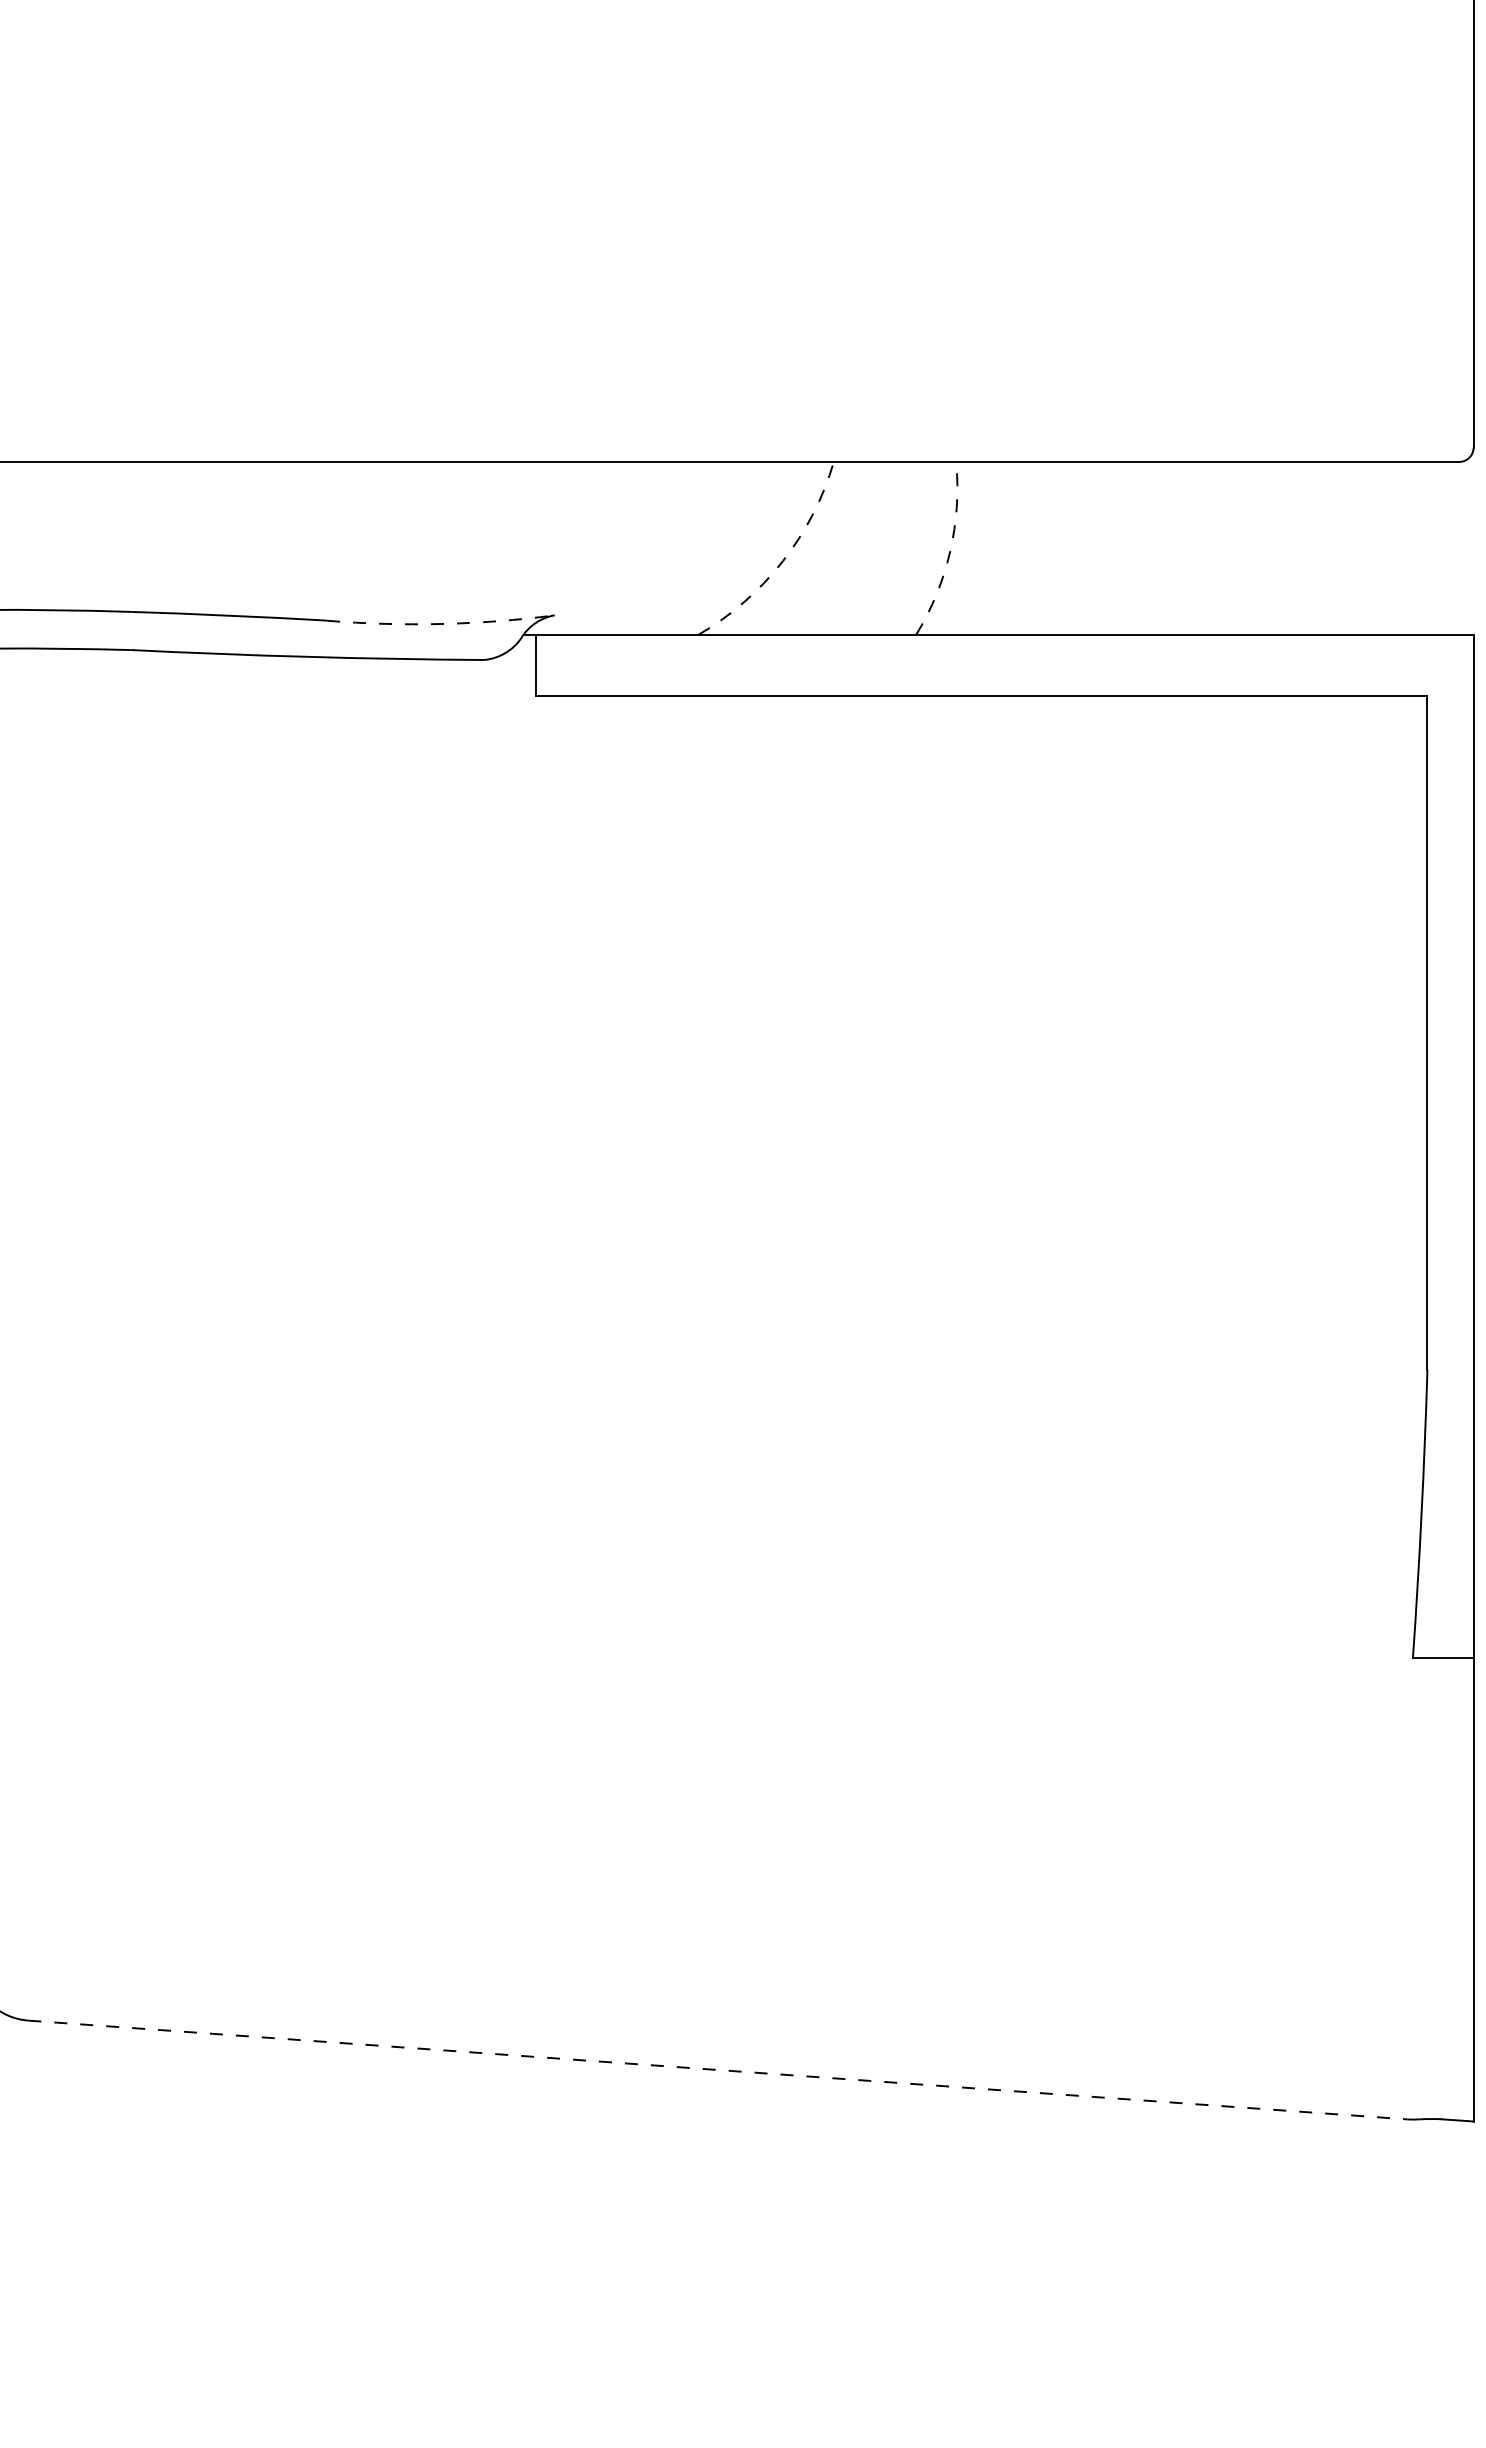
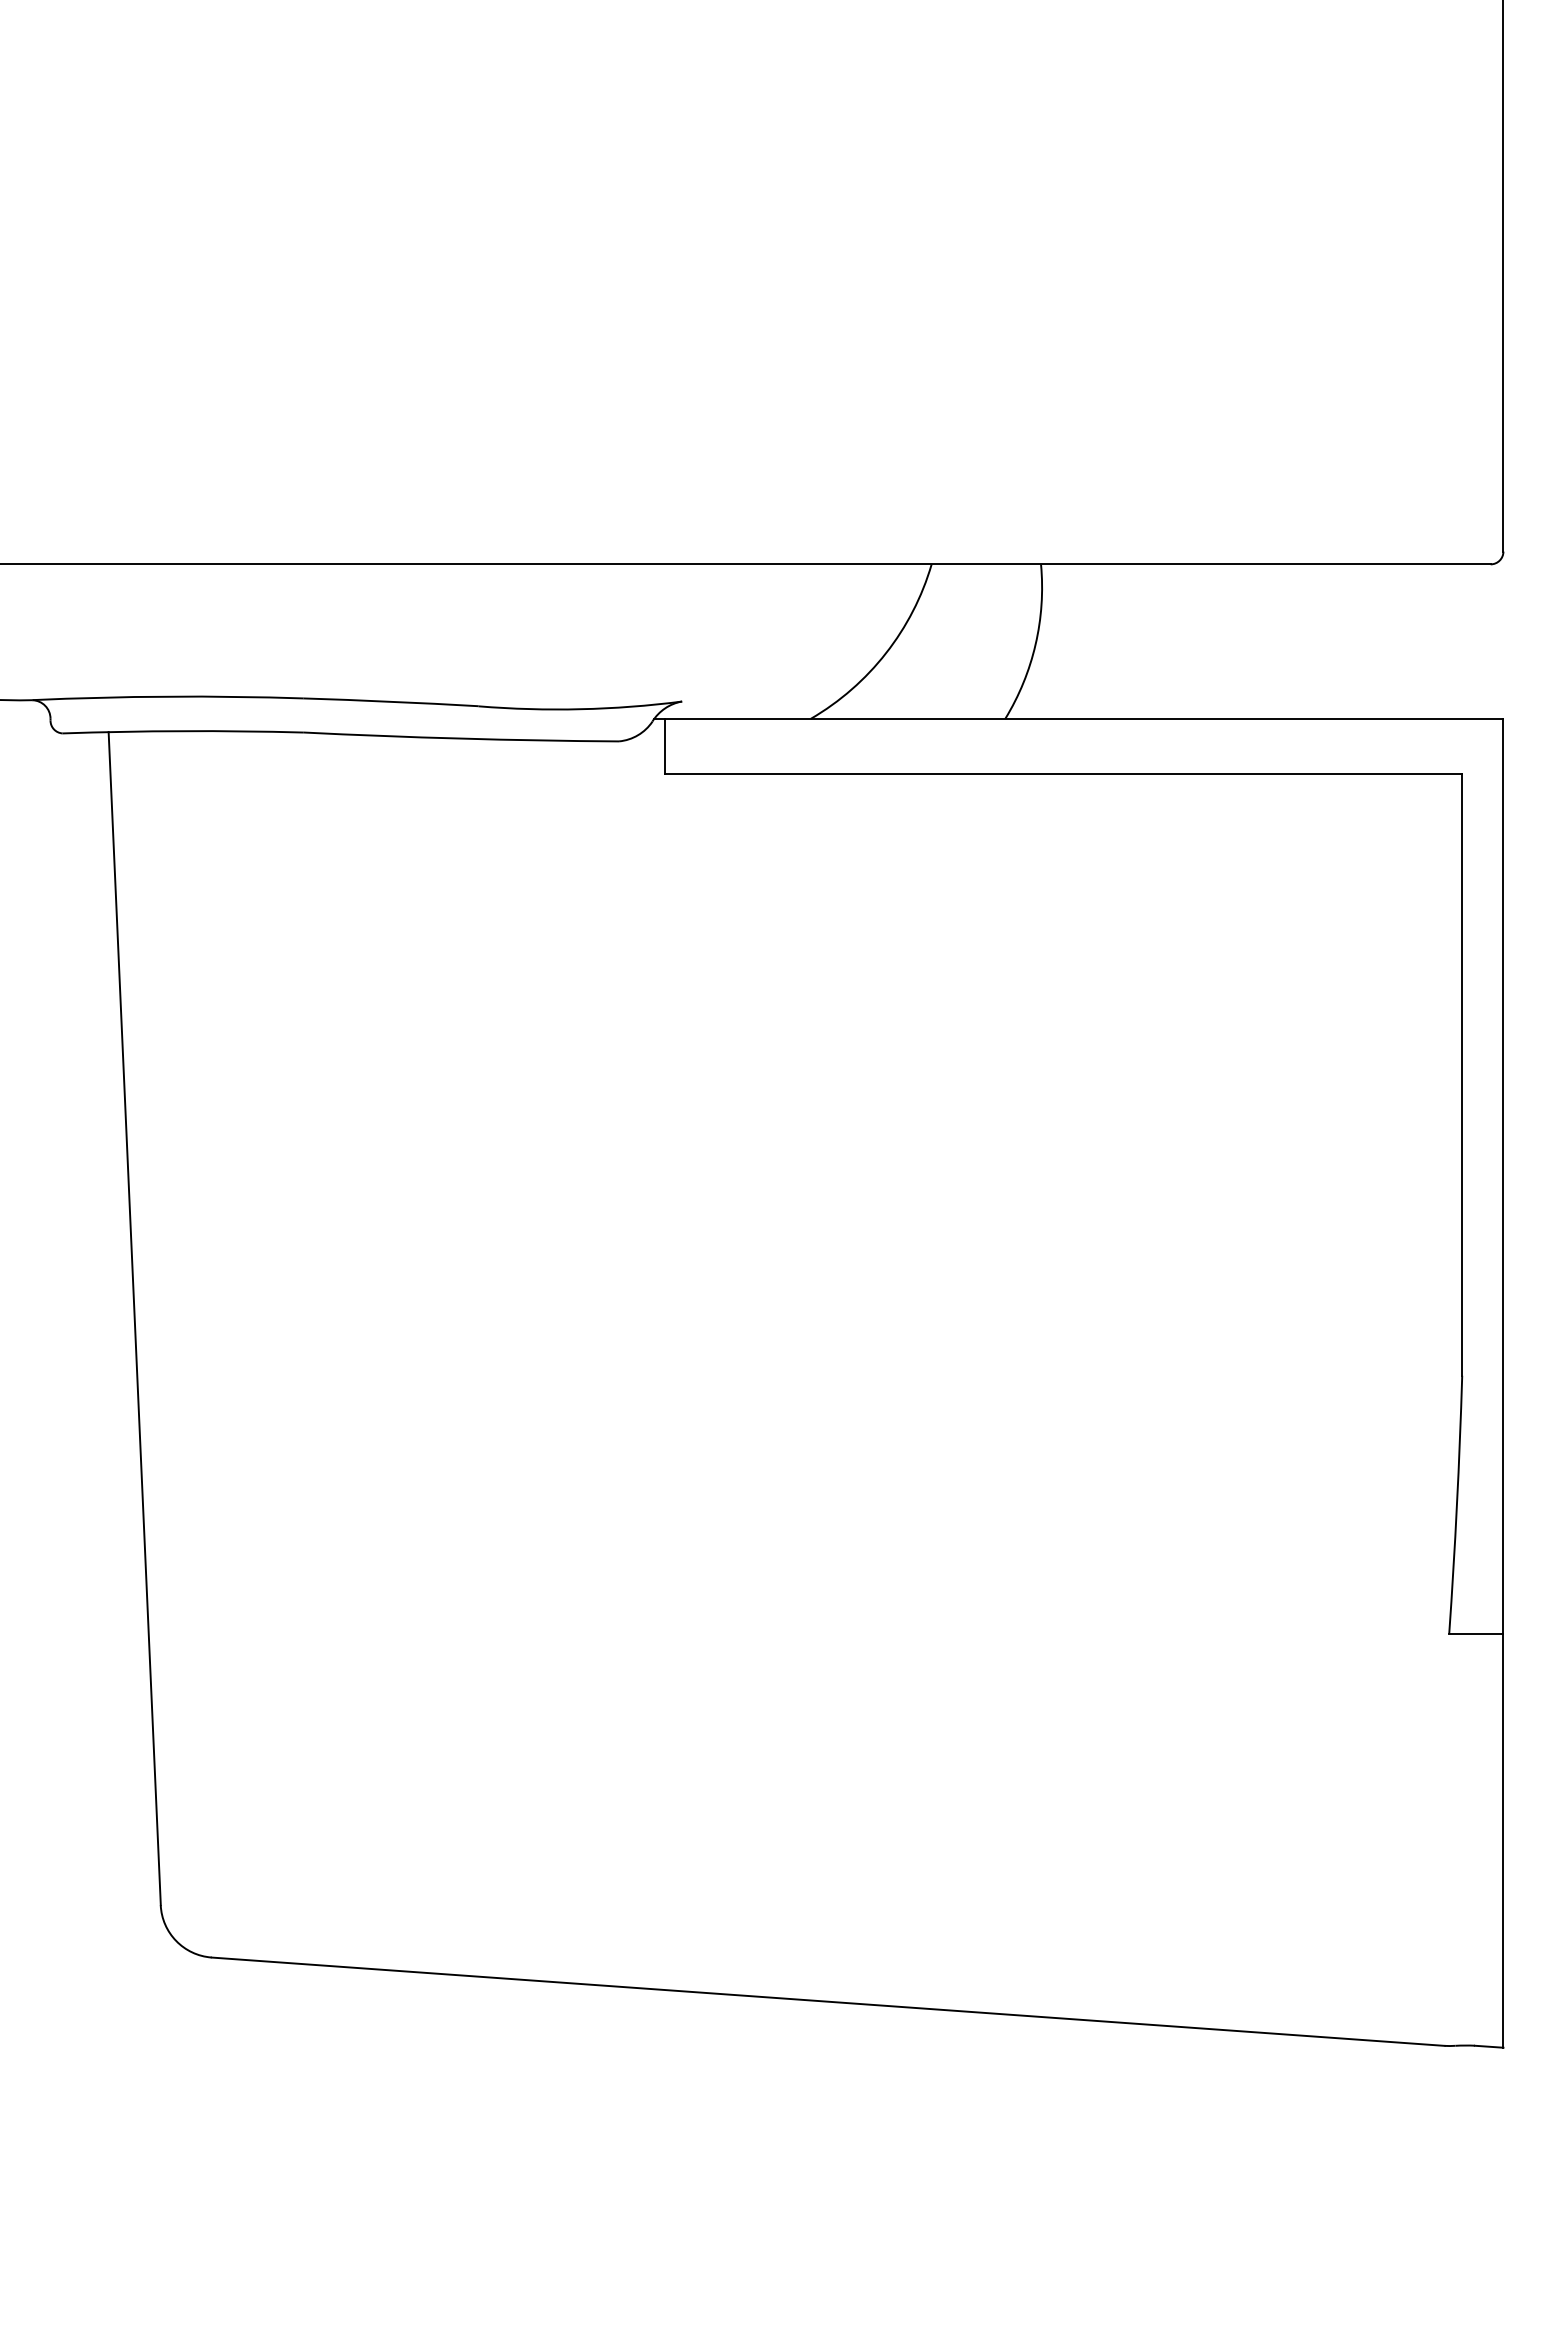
arc: (950, 551) -> (1035, 644), dashed -> solid
arc: (783, 561) -> (886, 653), dashed -> solid
arc: (440, 624) -> (580, 709), dashed -> solid
line: (718, 2069) -> (828, 2001), dashed -> solid

